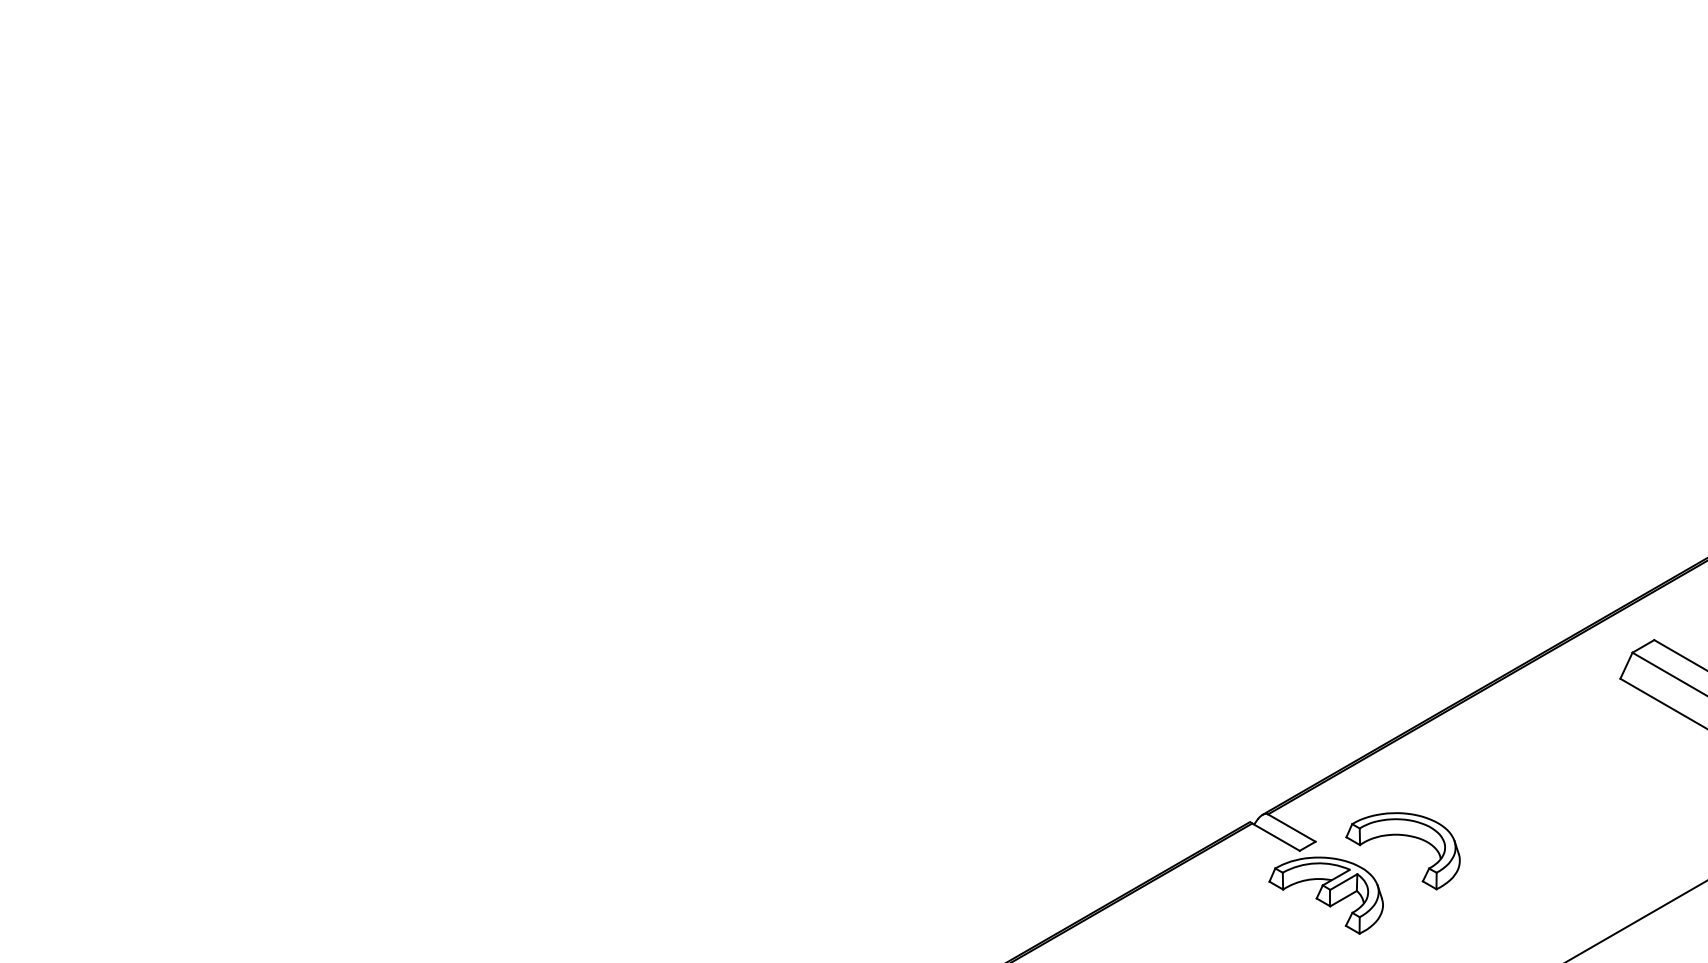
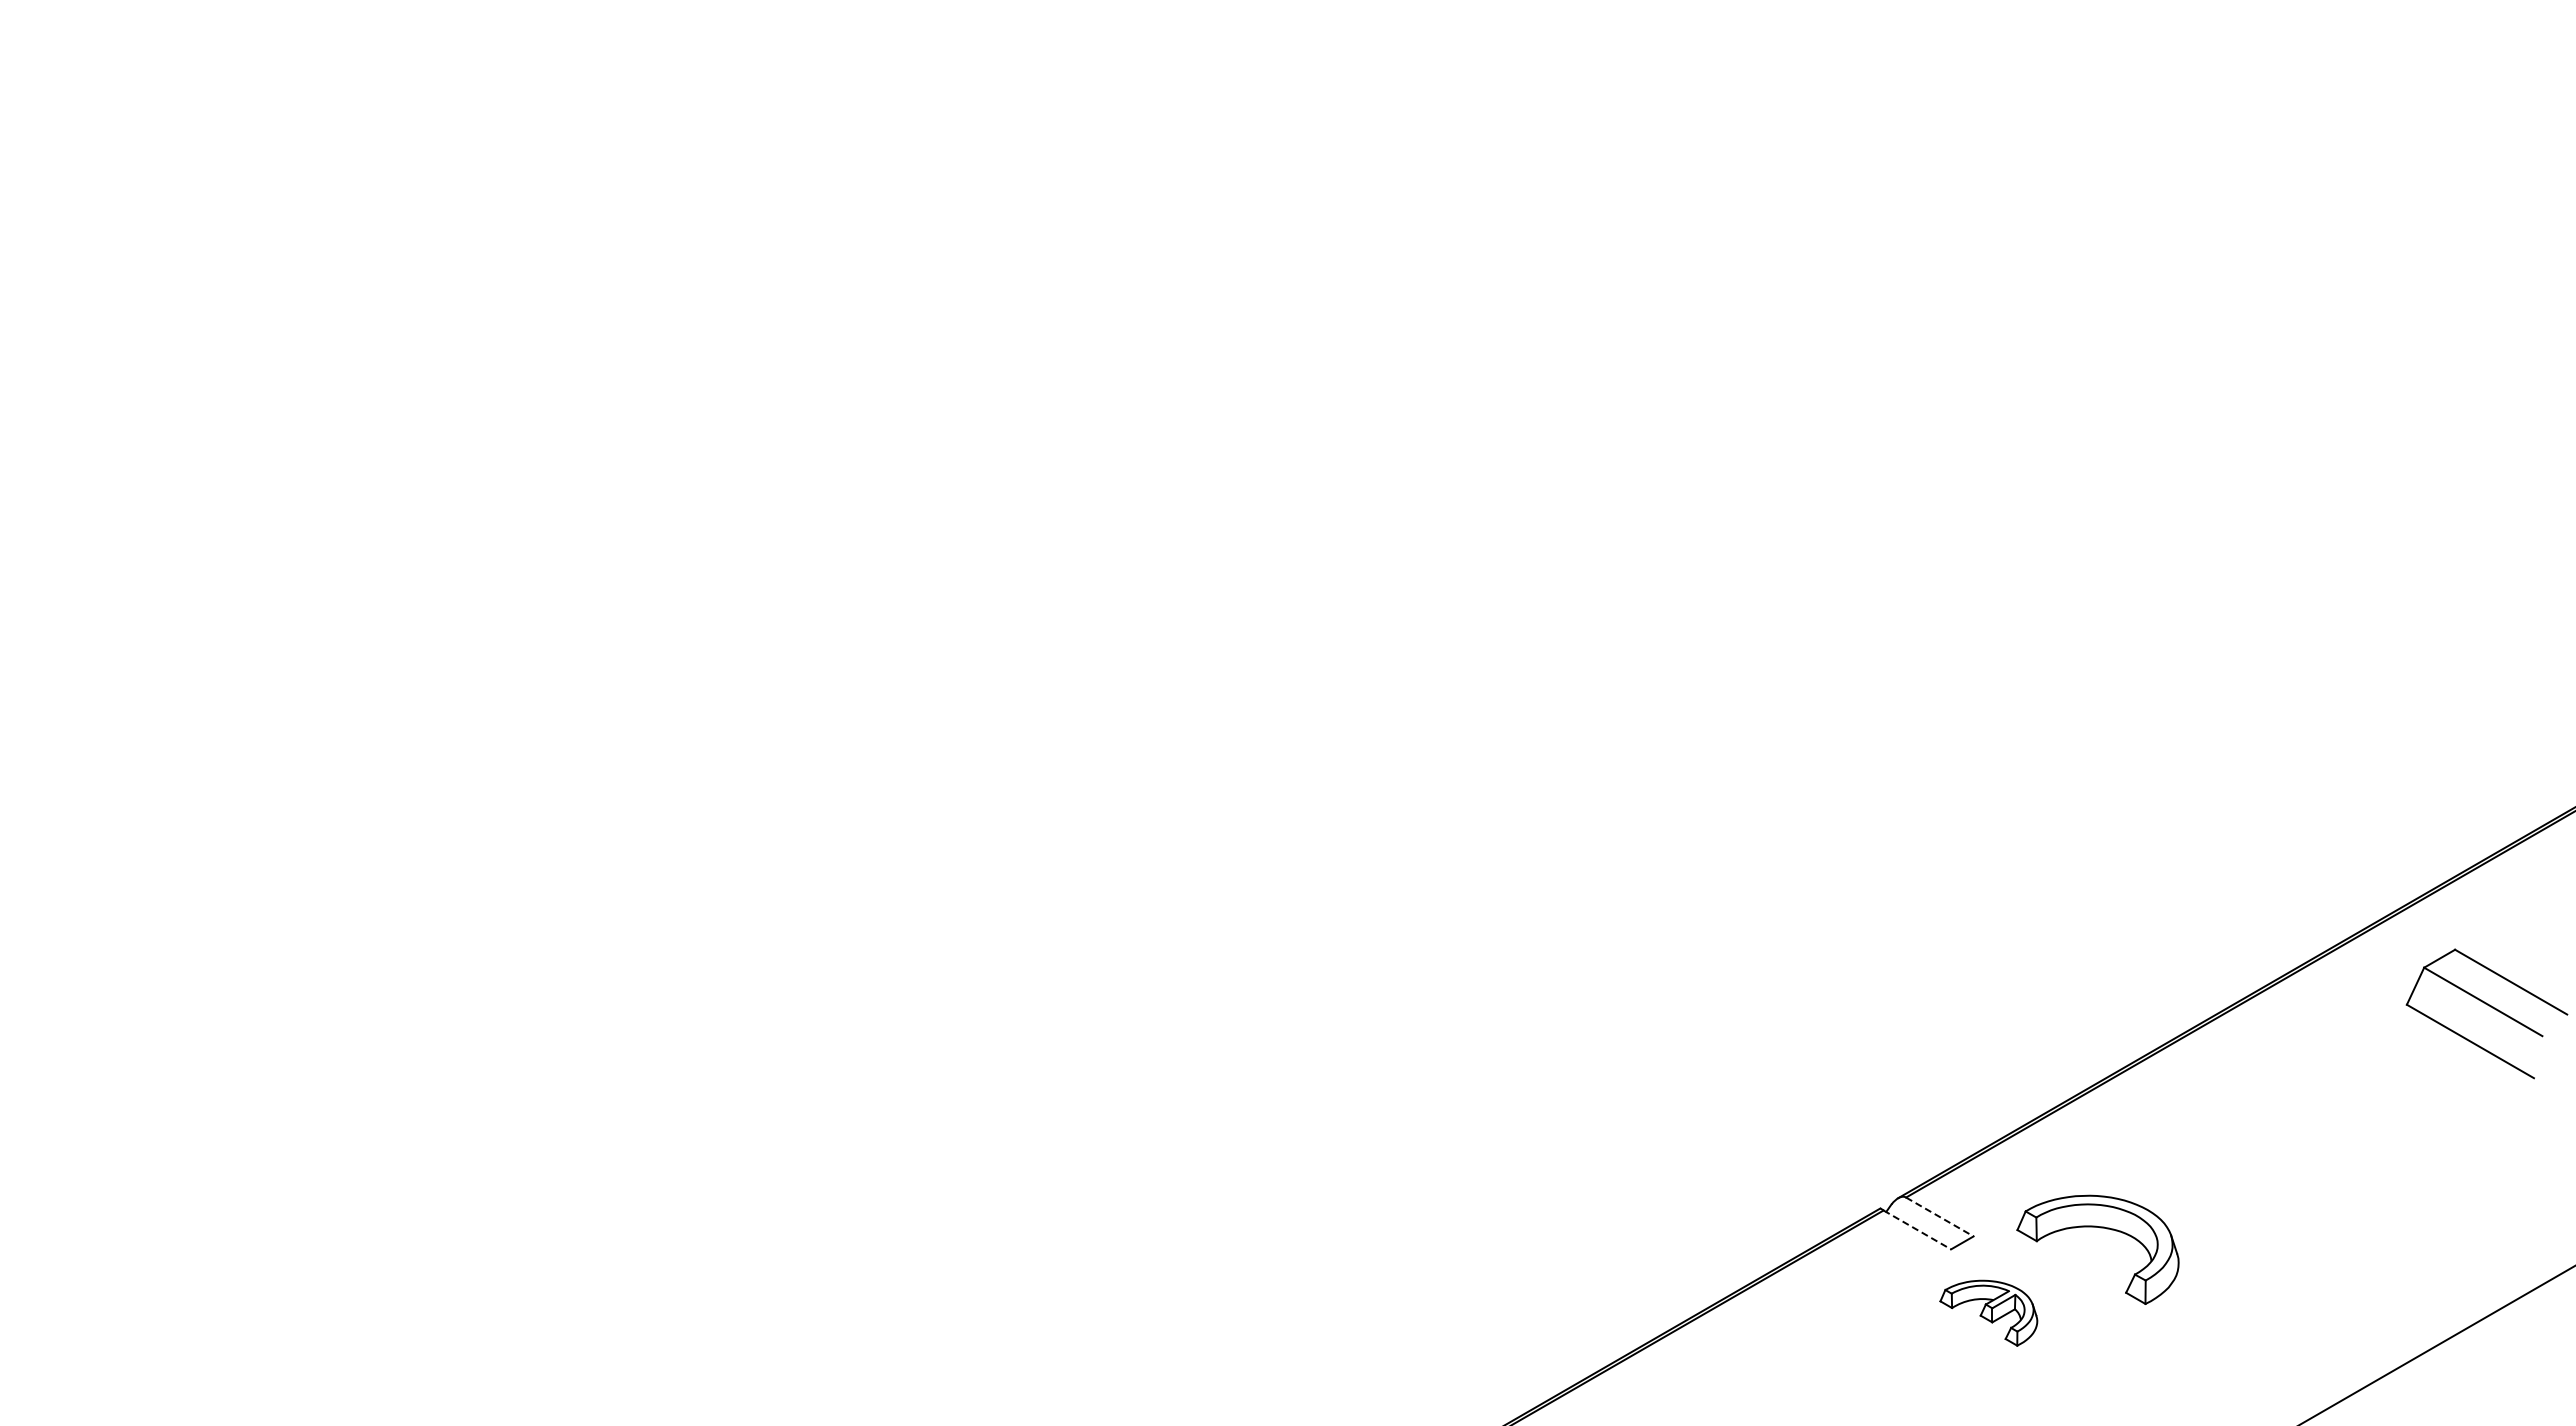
line: (1291, 827) -> (1939, 1216), solid -> dashed
line: (1276, 836) -> (1917, 1229), solid -> dashed
part: (1326, 895) -> (1988, 1313), size x0.6

